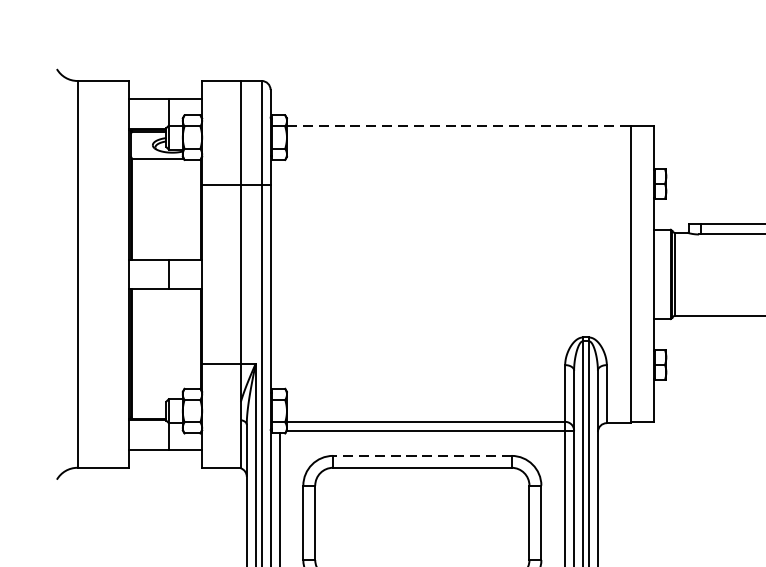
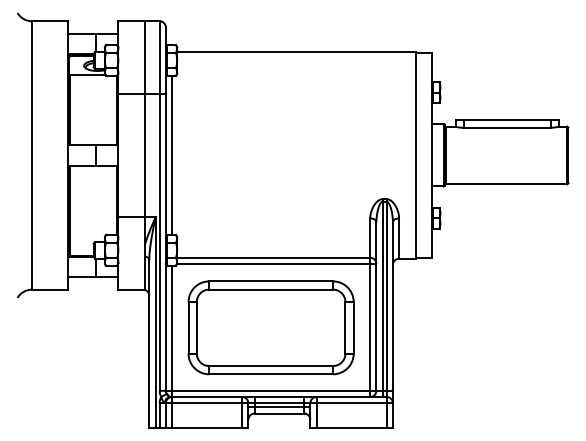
line: (458, 126) -> (296, 52), dashed -> solid
line: (280, 274) -> (172, 155), added
line: (422, 456) -> (271, 281), dashed -> solid

